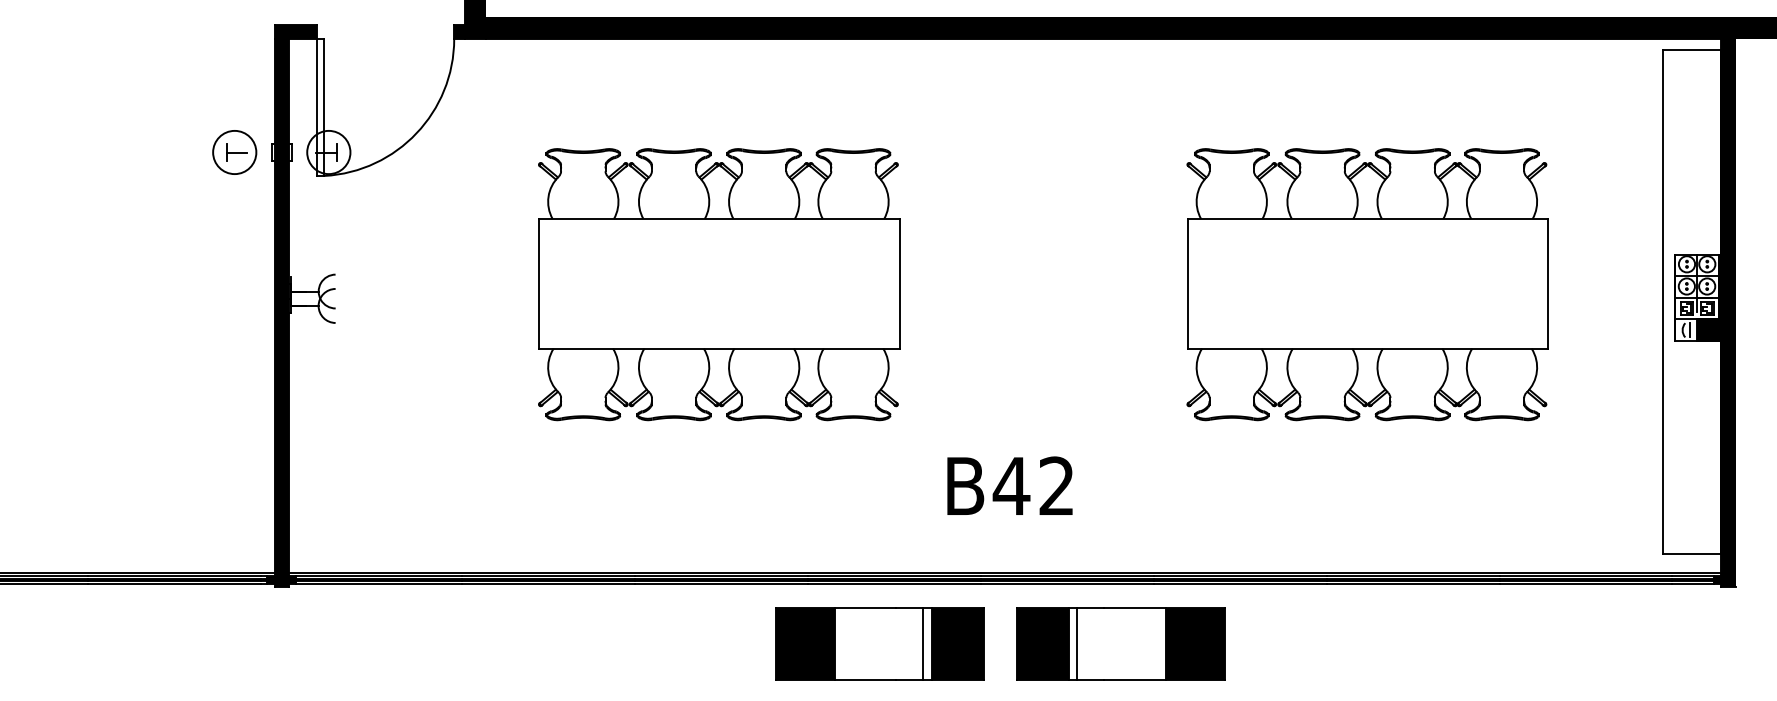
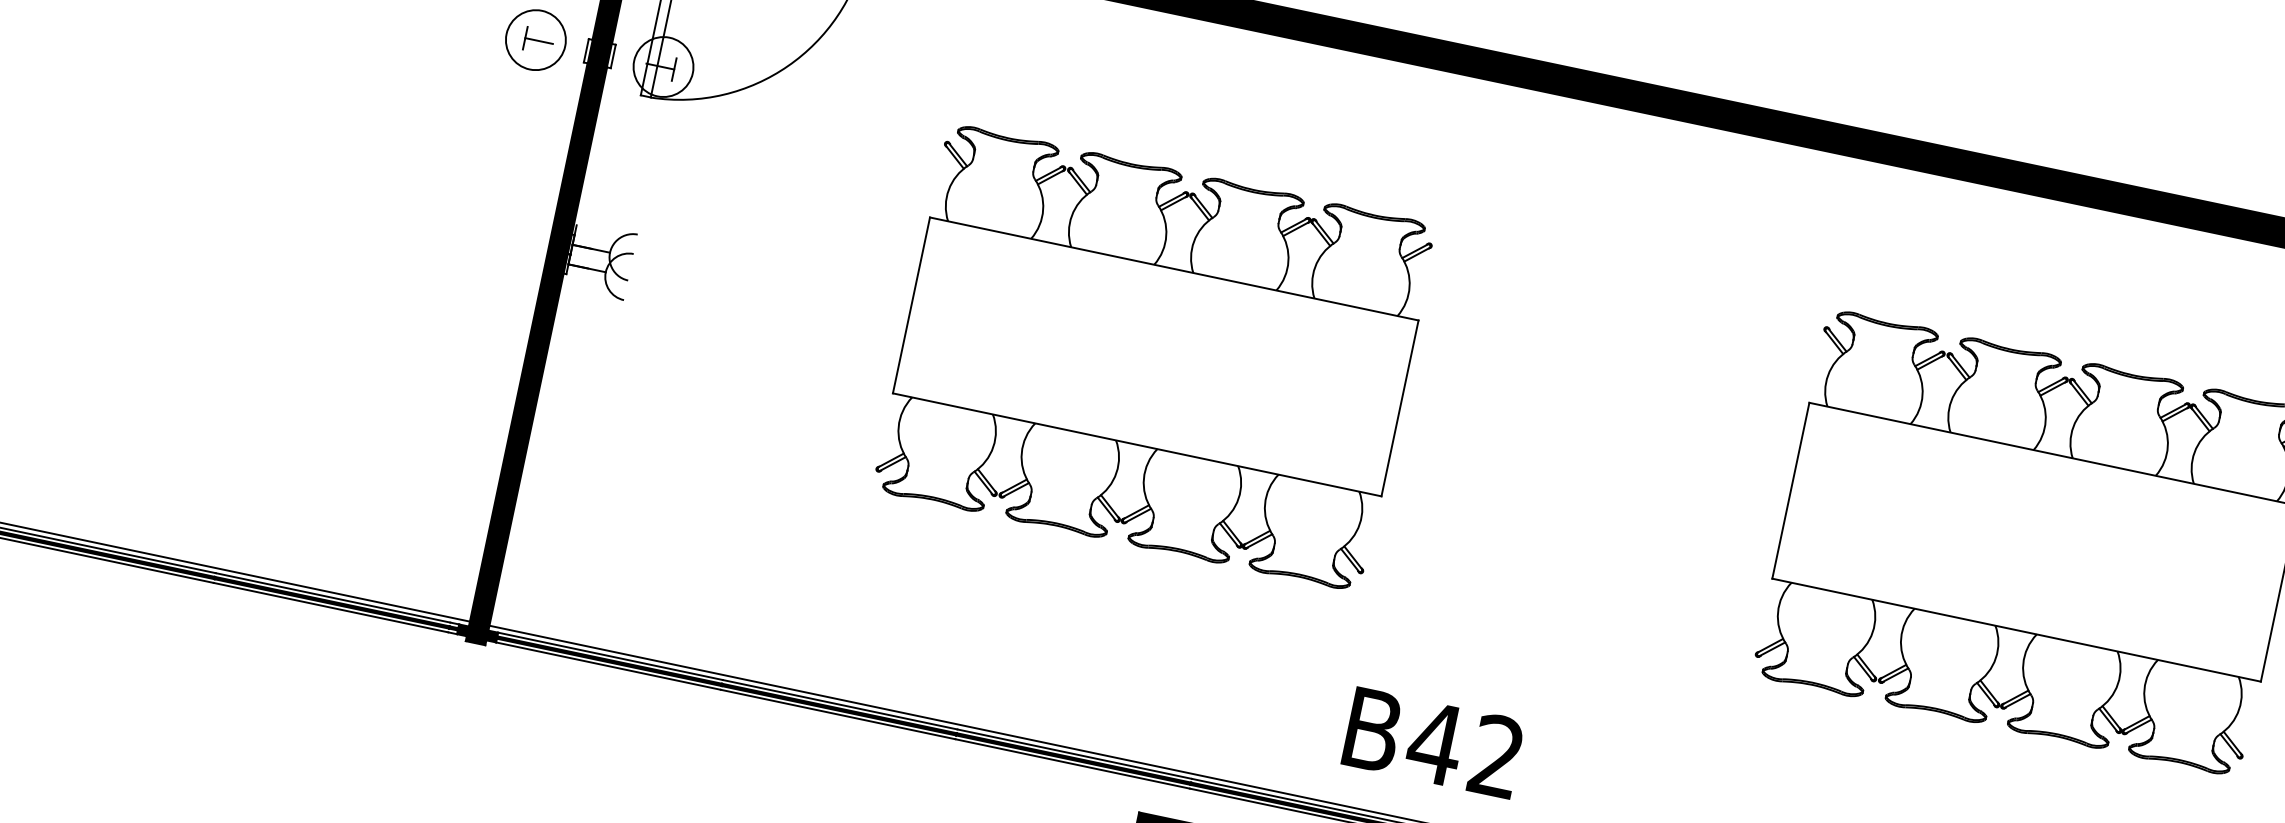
text: (1009, 485) -> (1432, 741), moved

